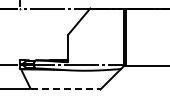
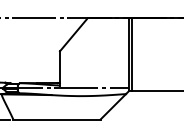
line: (65, 89) -> (56, 119), dashed -> solid

